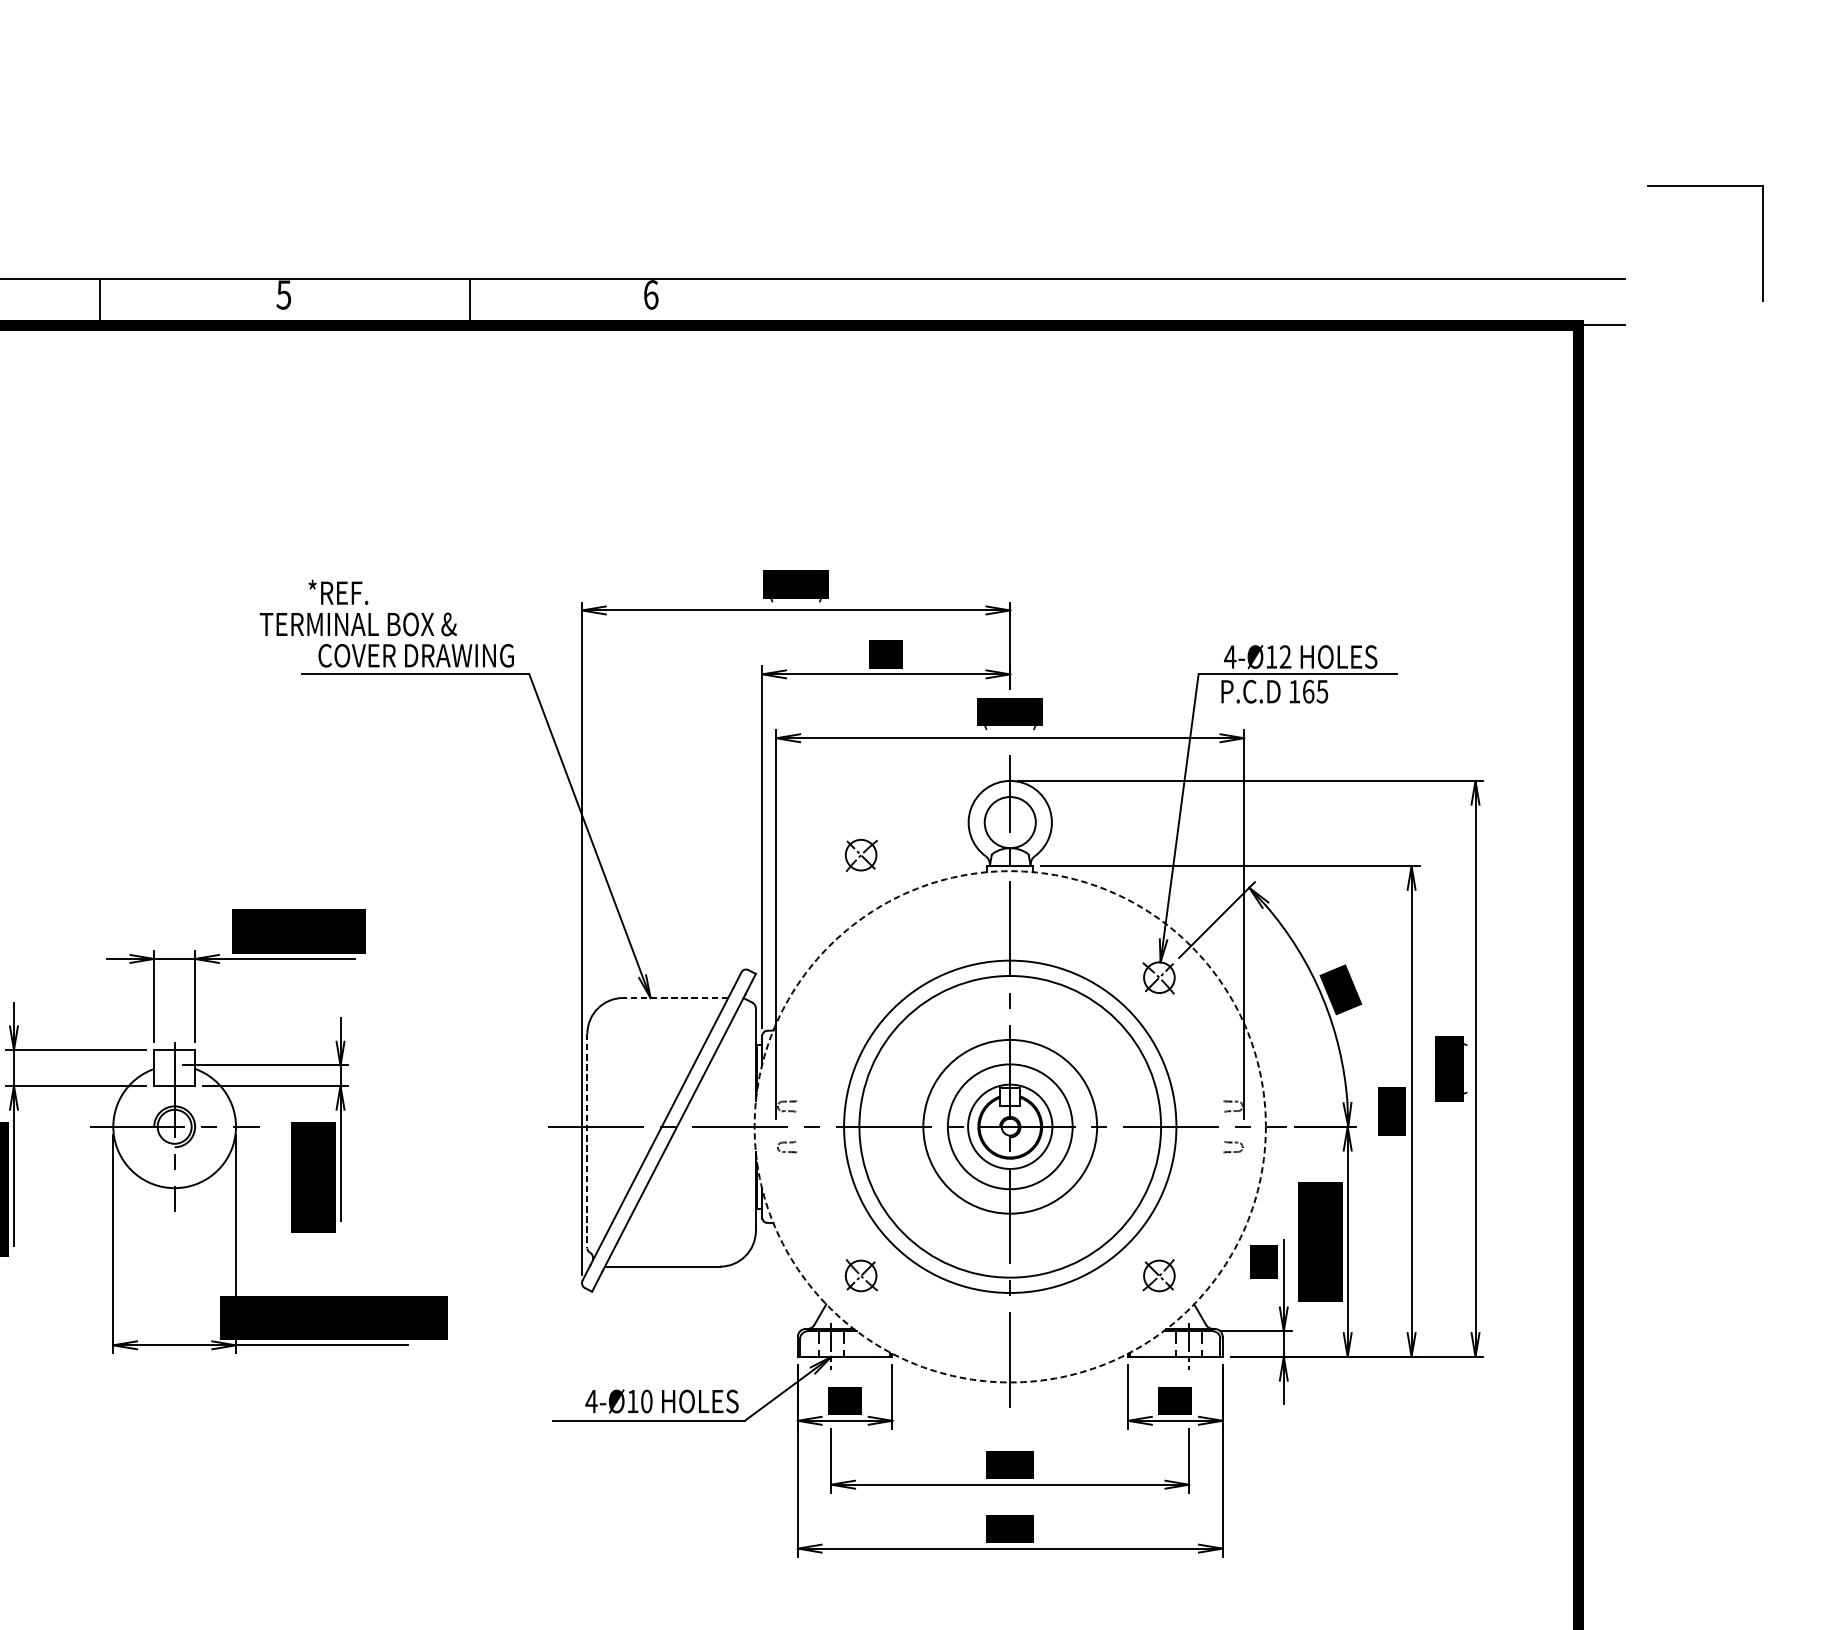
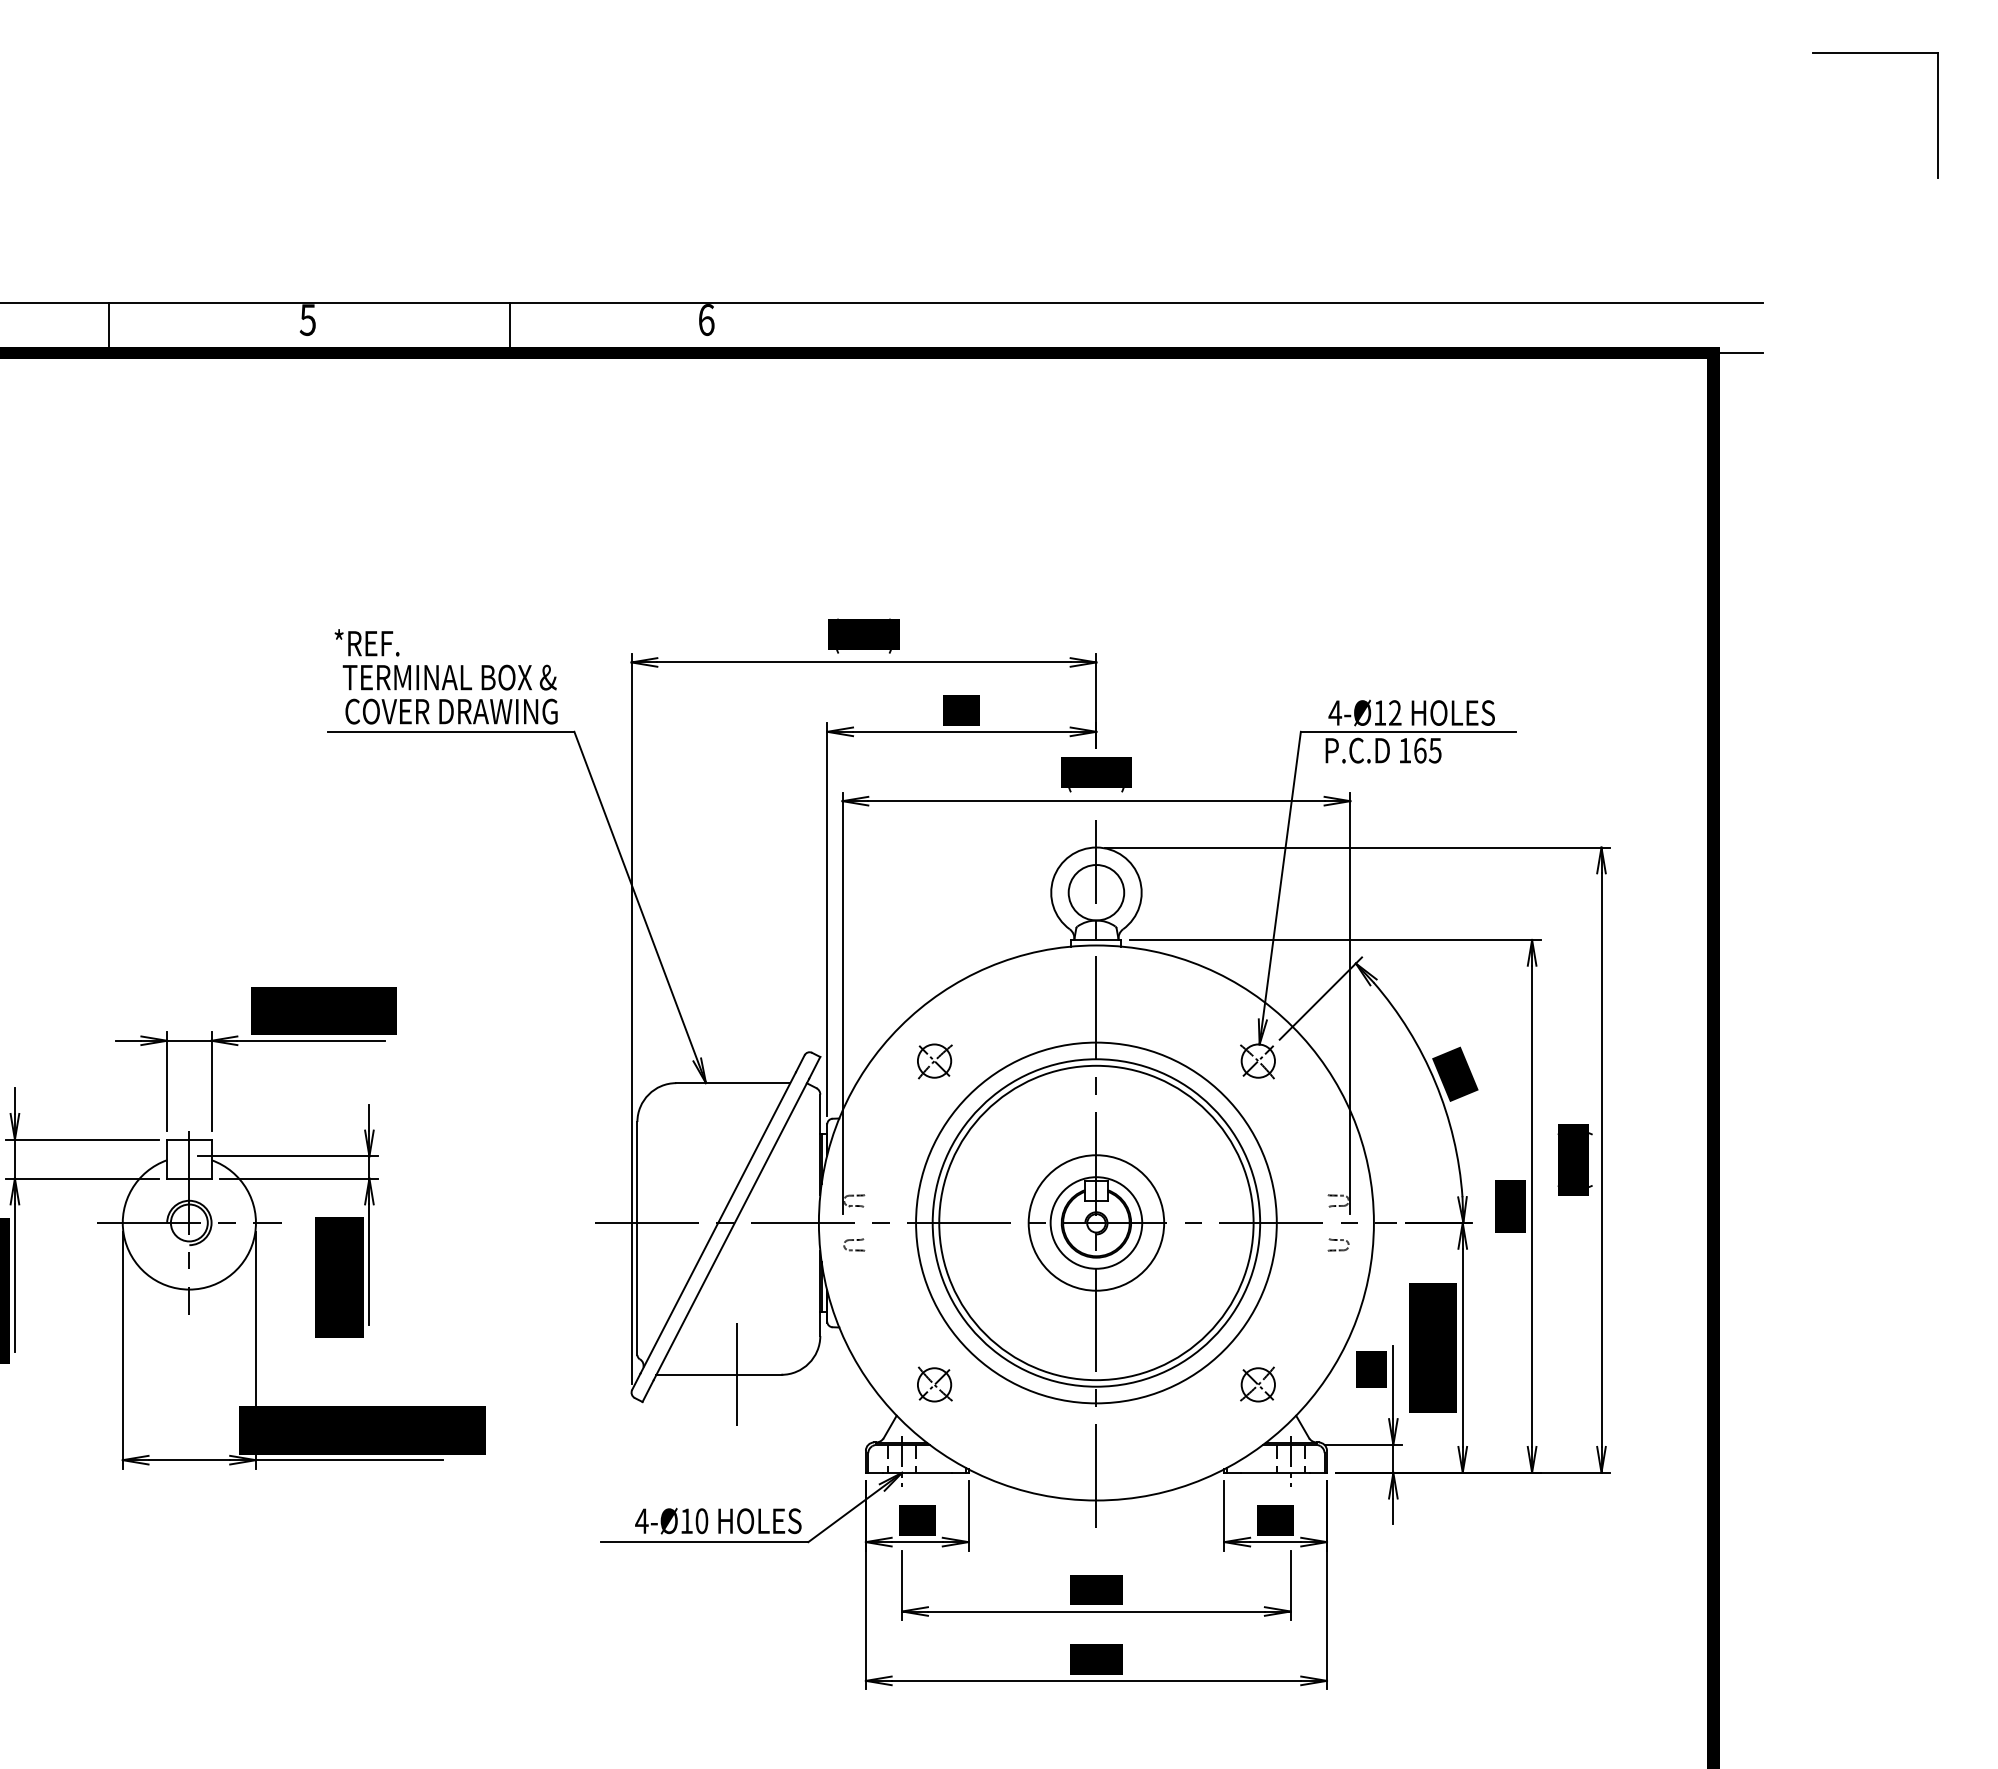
part: (1704, 185) -> (1875, 53), moved
text: (358, 624) -> (449, 677), moved
part: (861, 855) -> (934, 1061), moved
line: (675, 998) -> (732, 1083), dashed -> solid
circle: (1009, 1126) -> (1095, 1222), dashed -> solid
circle: (1010, 1126) -> (1096, 1222), size x1.67
line: (587, 1142) -> (637, 1239), dashed -> solid
line: (679, 1266) -> (737, 1374), added

